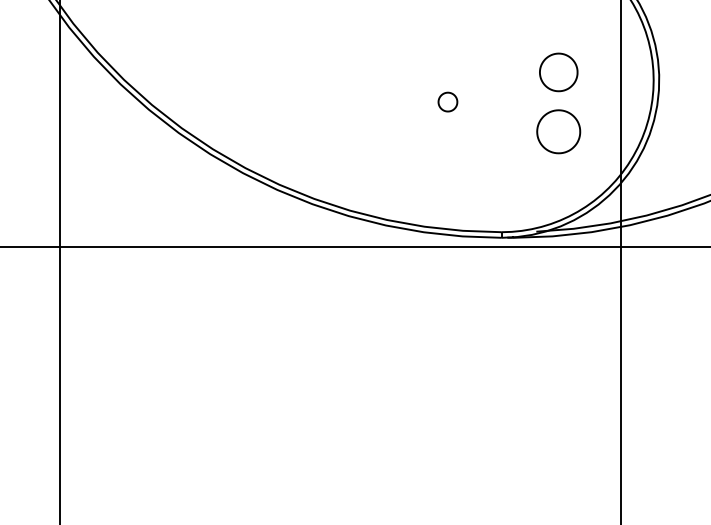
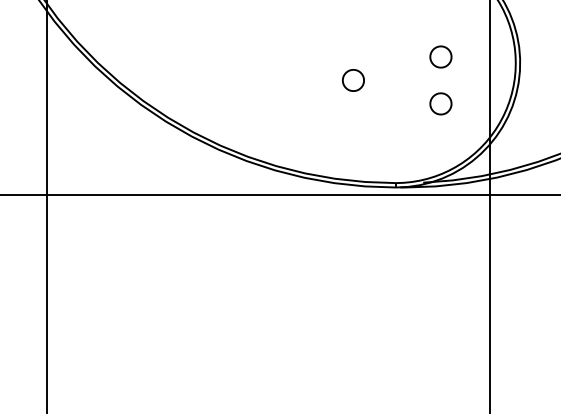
part: (558, 72) -> (440, 57), size x0.71
part: (447, 101) -> (353, 79), size x1.43
part: (558, 131) -> (440, 103), size x0.62

